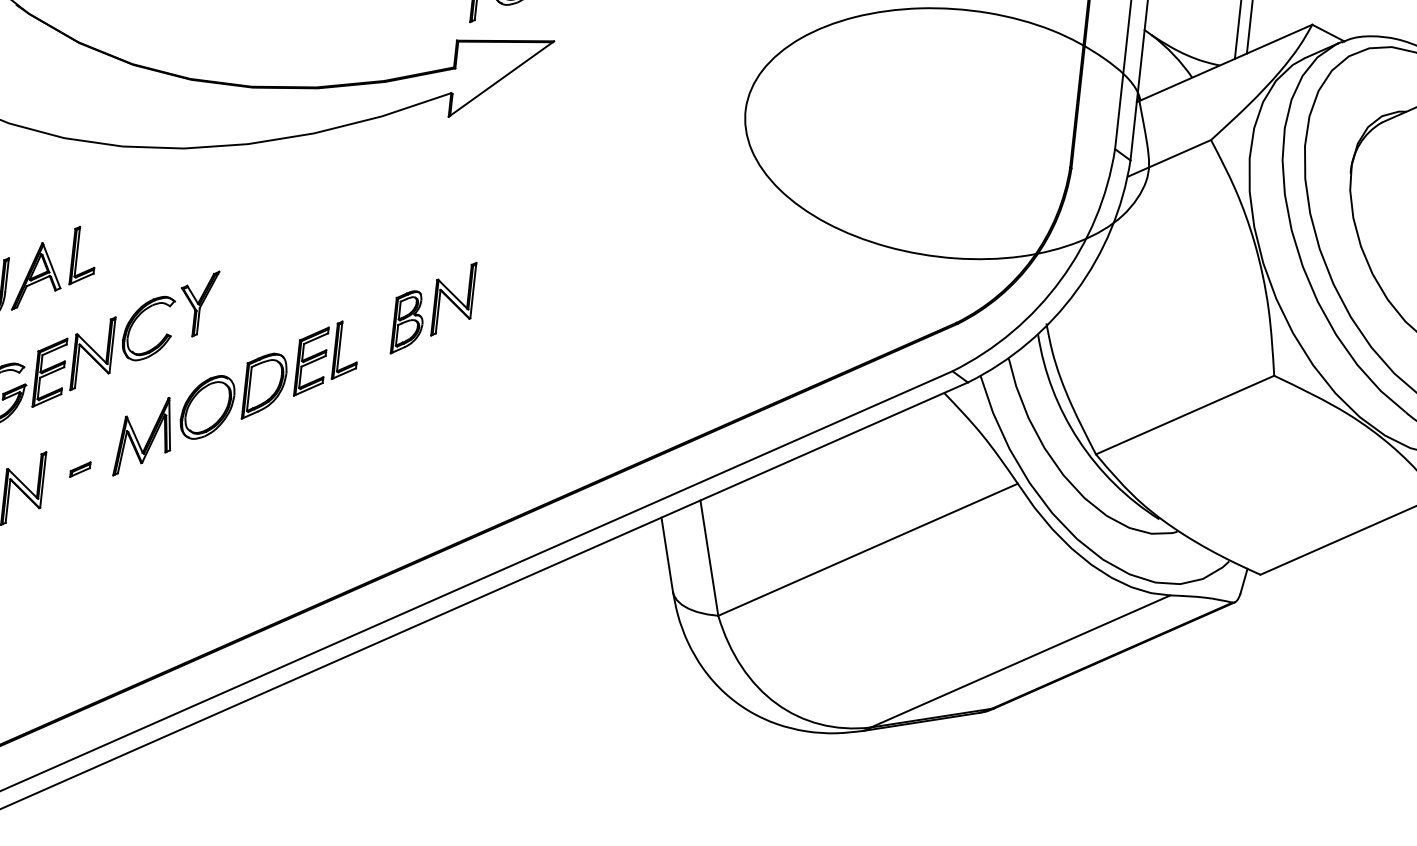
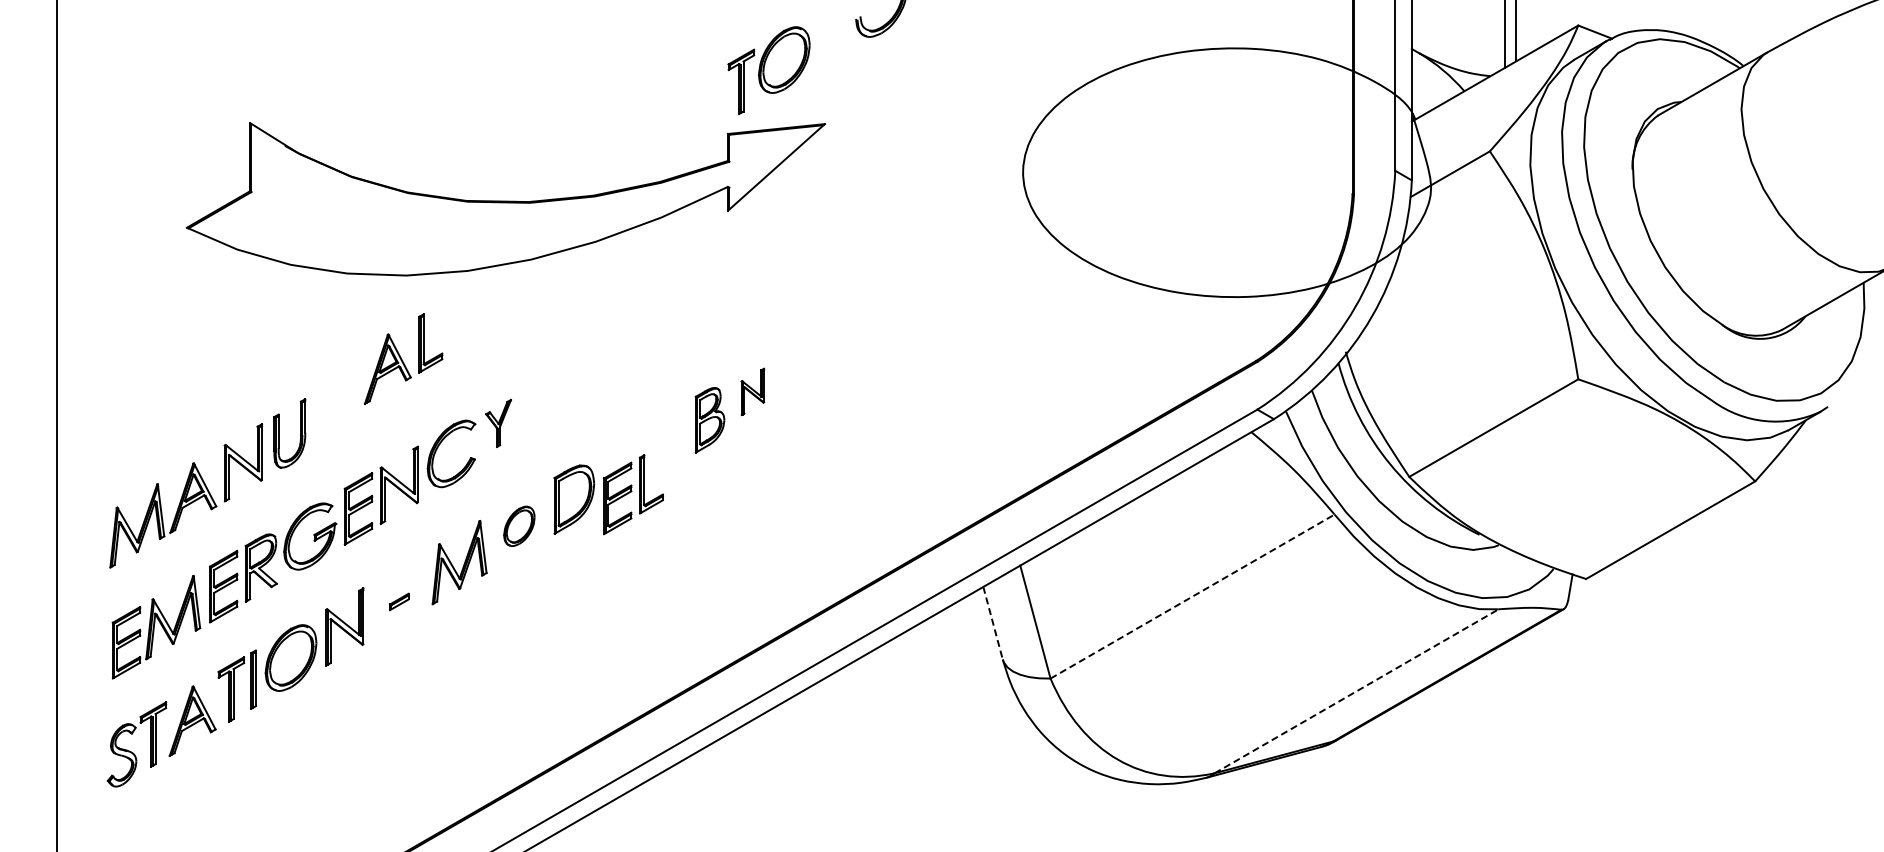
part: (55, 268) -> (403, 358), moved
part: (453, 298) -> (752, 391), size x0.6
part: (198, 303) -> (498, 423), size x0.7
part: (327, 359) -> (633, 494), moved
part: (207, 407) -> (519, 526), size x0.6
line: (867, 549) -> (1192, 596), solid -> dashed
line: (667, 555) -> (993, 623), solid -> dashed
line: (1021, 661) -> (1357, 691), solid -> dashed

